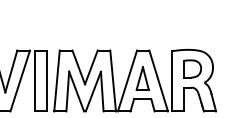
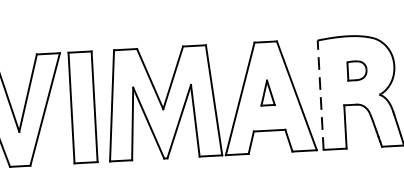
part: (192, 68) -> (357, 69), size x0.6
part: (142, 78) -> (267, 92), size x0.6
line: (171, 80) -> (320, 93), solid -> dashed

